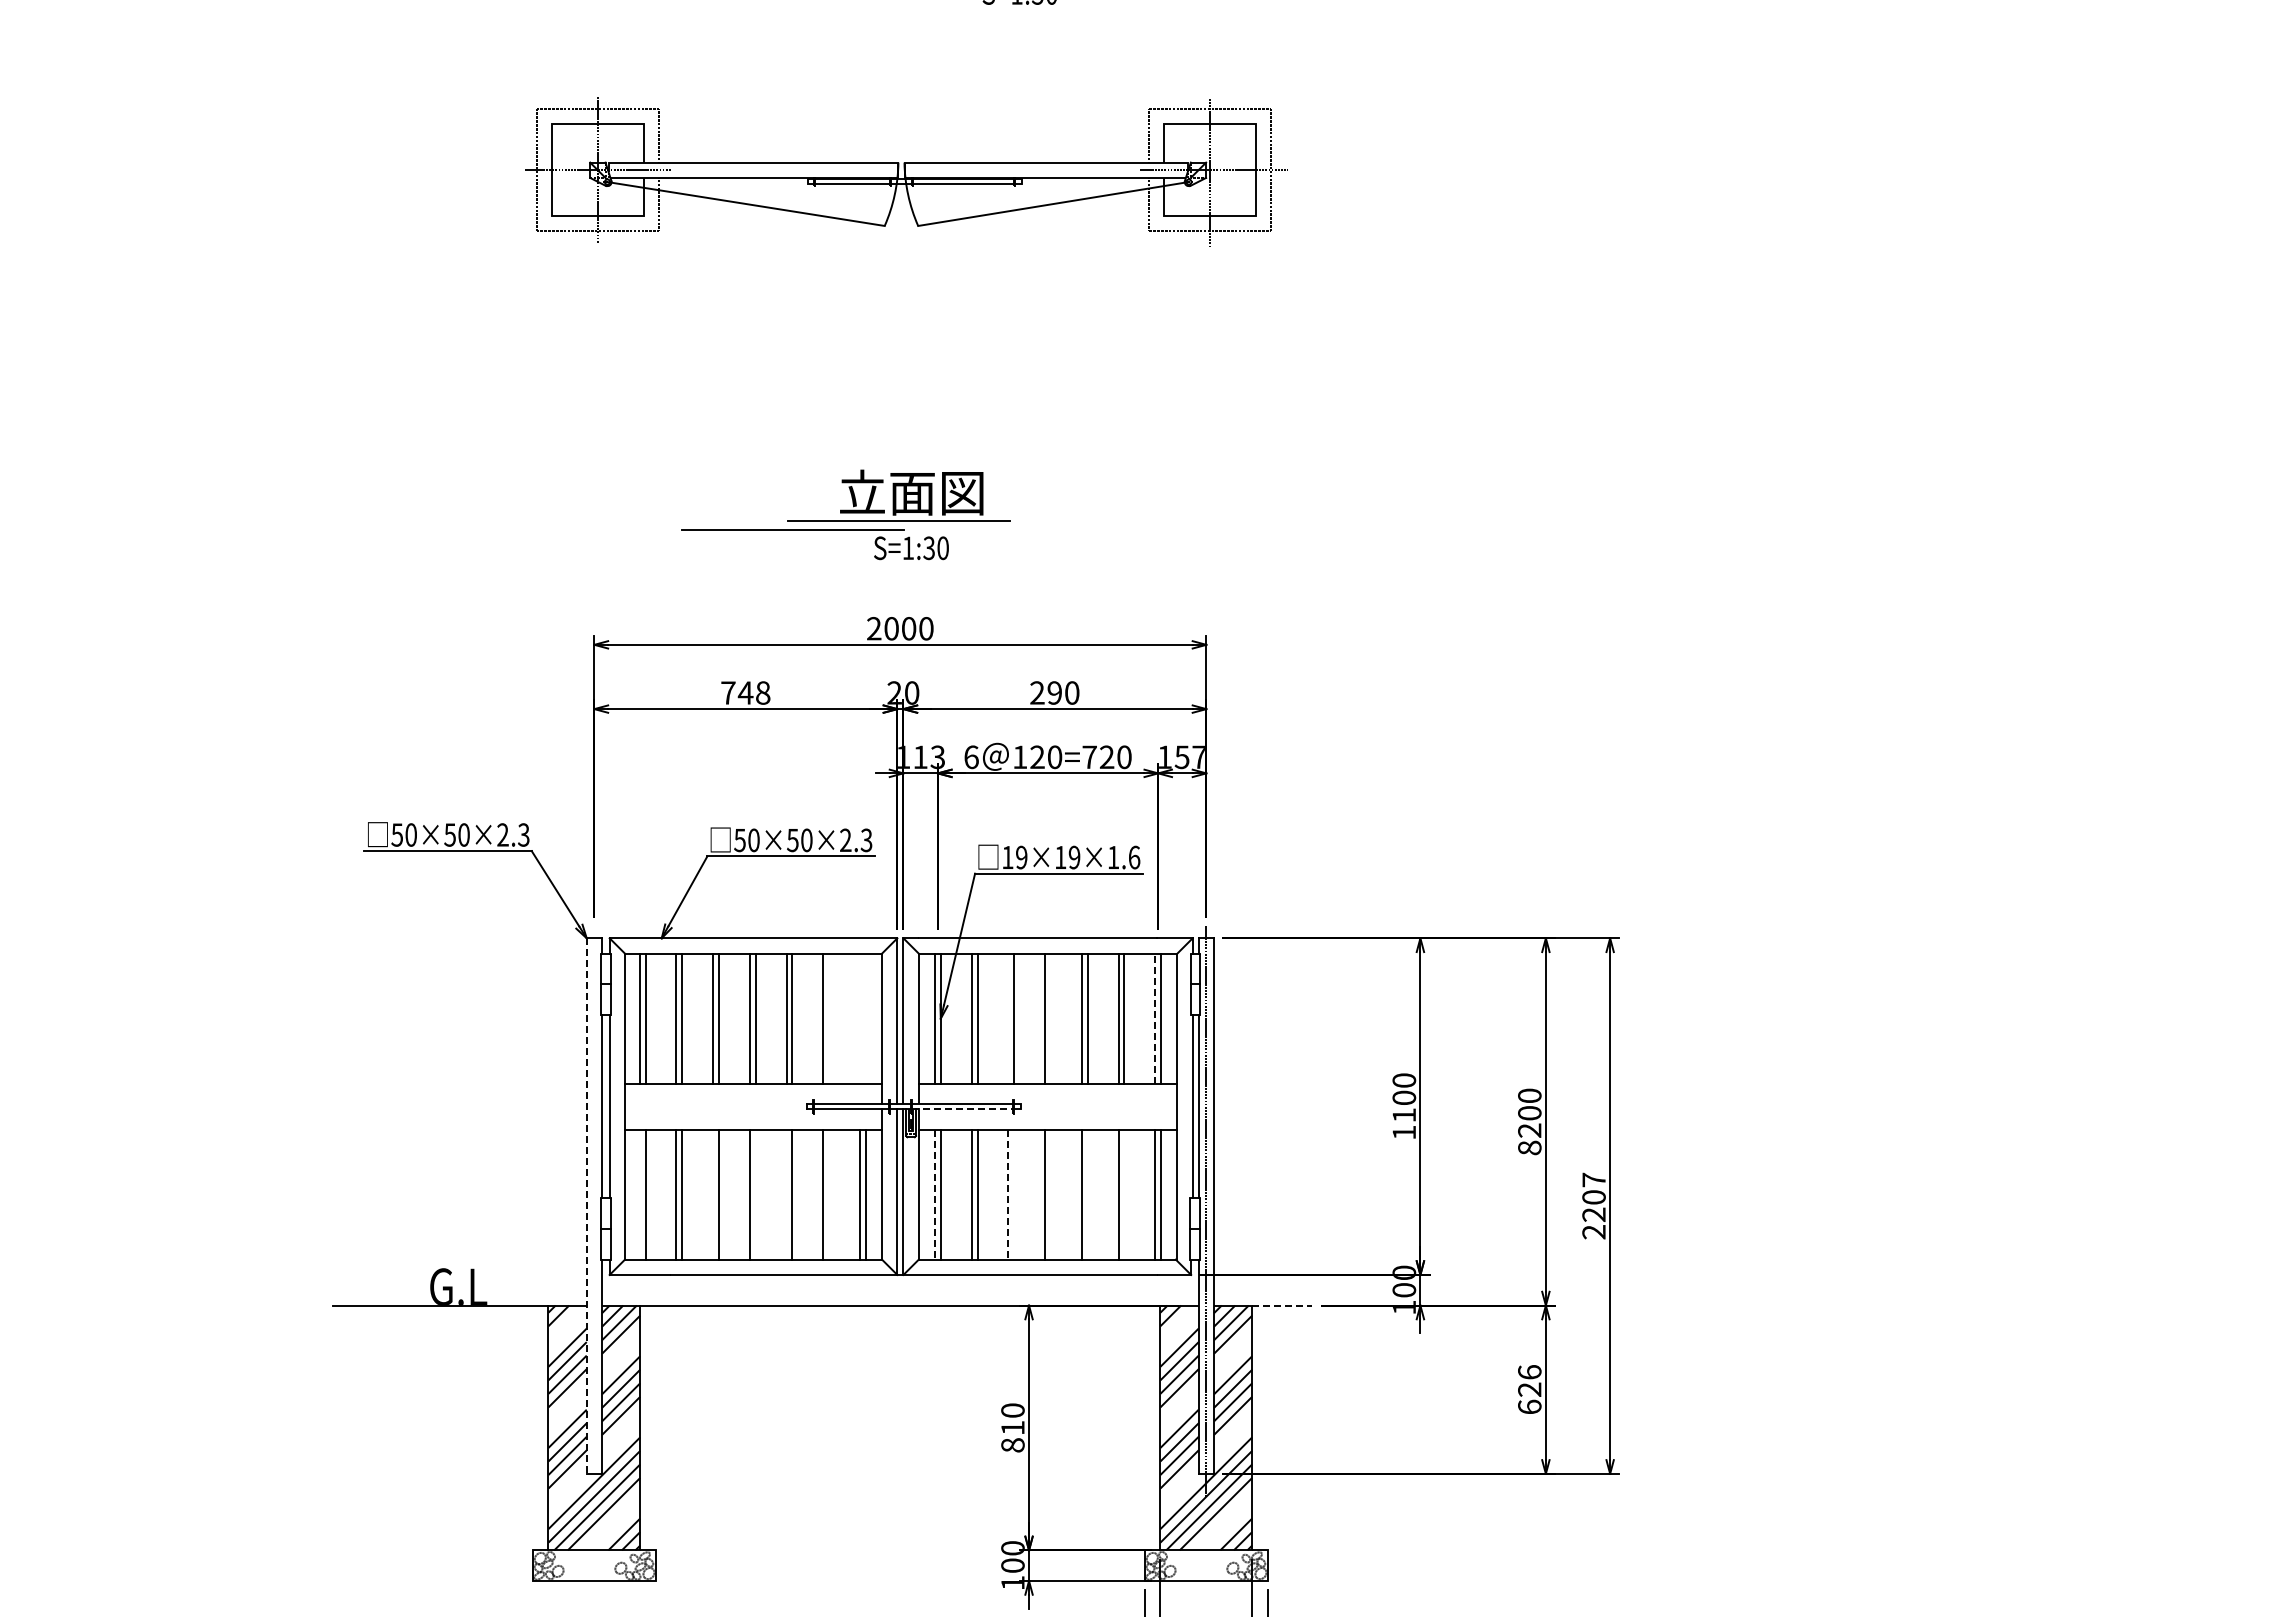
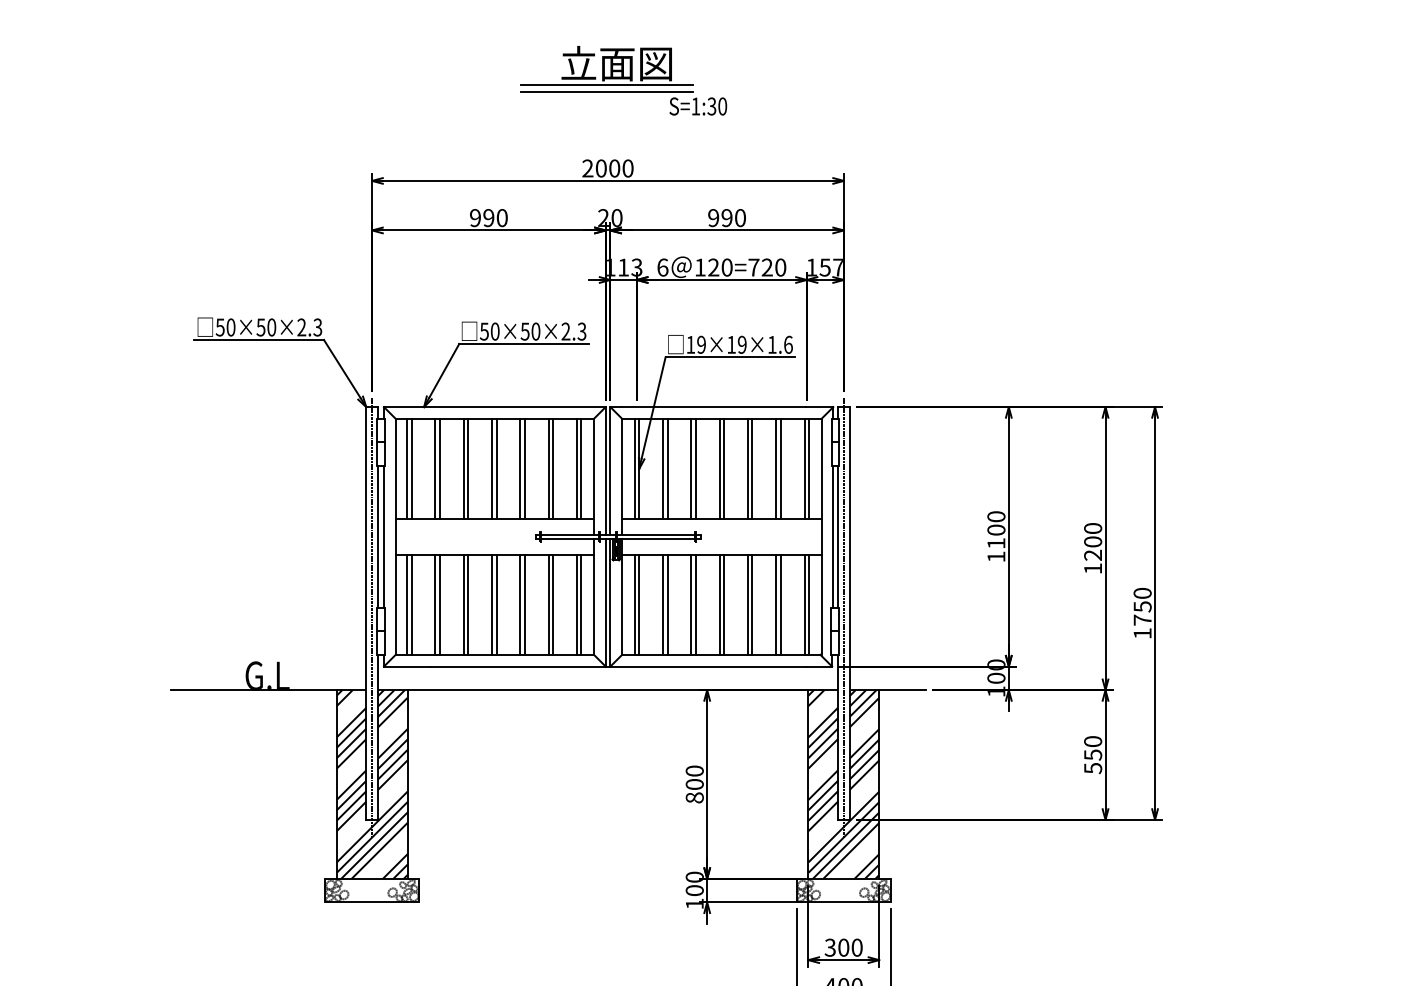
part: (814, 530) -> (623, 92), moved
text: (745, 692) -> (488, 217), 748 -> 990
text: (1037, 692) -> (713, 217), 290 -> 990
line: (829, 1018) -> (553, 468), added
line: (860, 1018) -> (577, 468), added
line: (865, 1018) -> (581, 468), added
line: (1008, 1018) -> (691, 468), added
line: (1050, 1018) -> (723, 468), added
line: (1155, 1018) -> (804, 468), dashed -> solid
line: (962, 1109) -> (655, 539), dashed -> solid
text: (1529, 1147) -> (1092, 568), 8200 -> 1200
line: (639, 1194) -> (406, 604), added
line: (713, 1194) -> (464, 604), added
line: (755, 1194) -> (496, 604), added
line: (786, 1194) -> (520, 604), added
line: (829, 1194) -> (553, 604), added
line: (1014, 1194) -> (695, 604), added
line: (1050, 1194) -> (723, 604), added
line: (1087, 1194) -> (752, 604), added
line: (1124, 1194) -> (780, 604), added
line: (935, 1195) -> (635, 605), dashed -> solid
line: (1008, 1195) -> (691, 605), dashed -> solid
text: (1593, 1205) -> (1142, 613), 2207 -> 1750
line: (586, 1206) -> (366, 613), dashed -> solid
line: (594, 1212) -> (372, 618), added
line: (1282, 1305) -> (902, 690), dashed -> solid
text: (1529, 1389) -> (1092, 754), 626 -> 550
text: (1012, 1427) -> (694, 784), 810 -> 800

